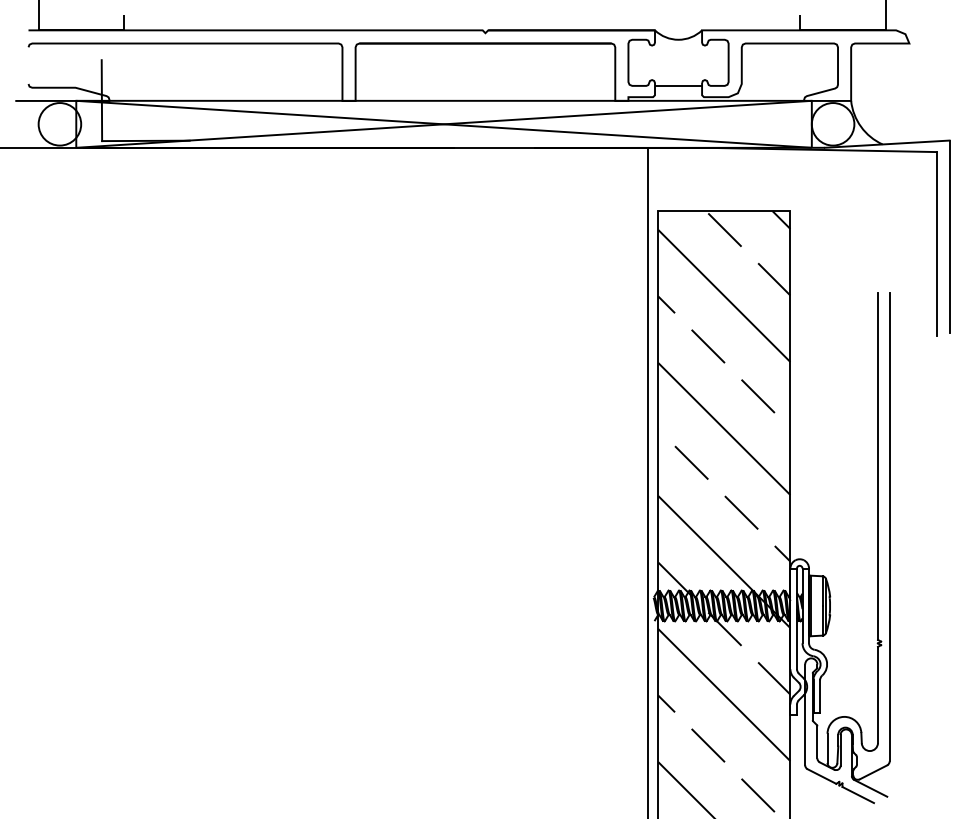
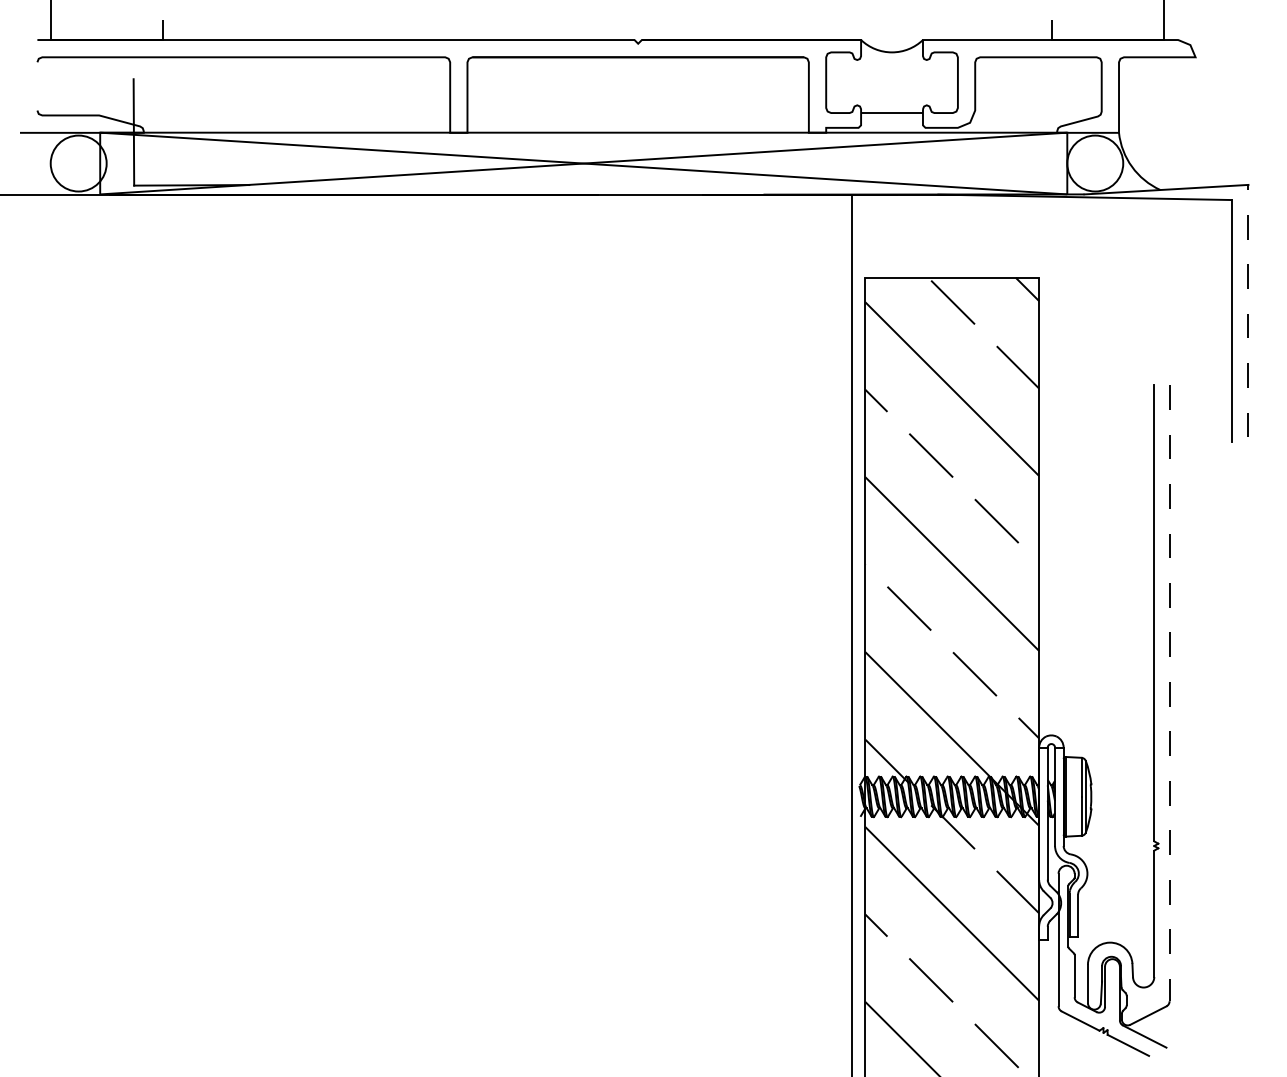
line: (949, 236) -> (1248, 311), solid -> dashed
line: (889, 527) -> (1169, 693), solid -> dashed

